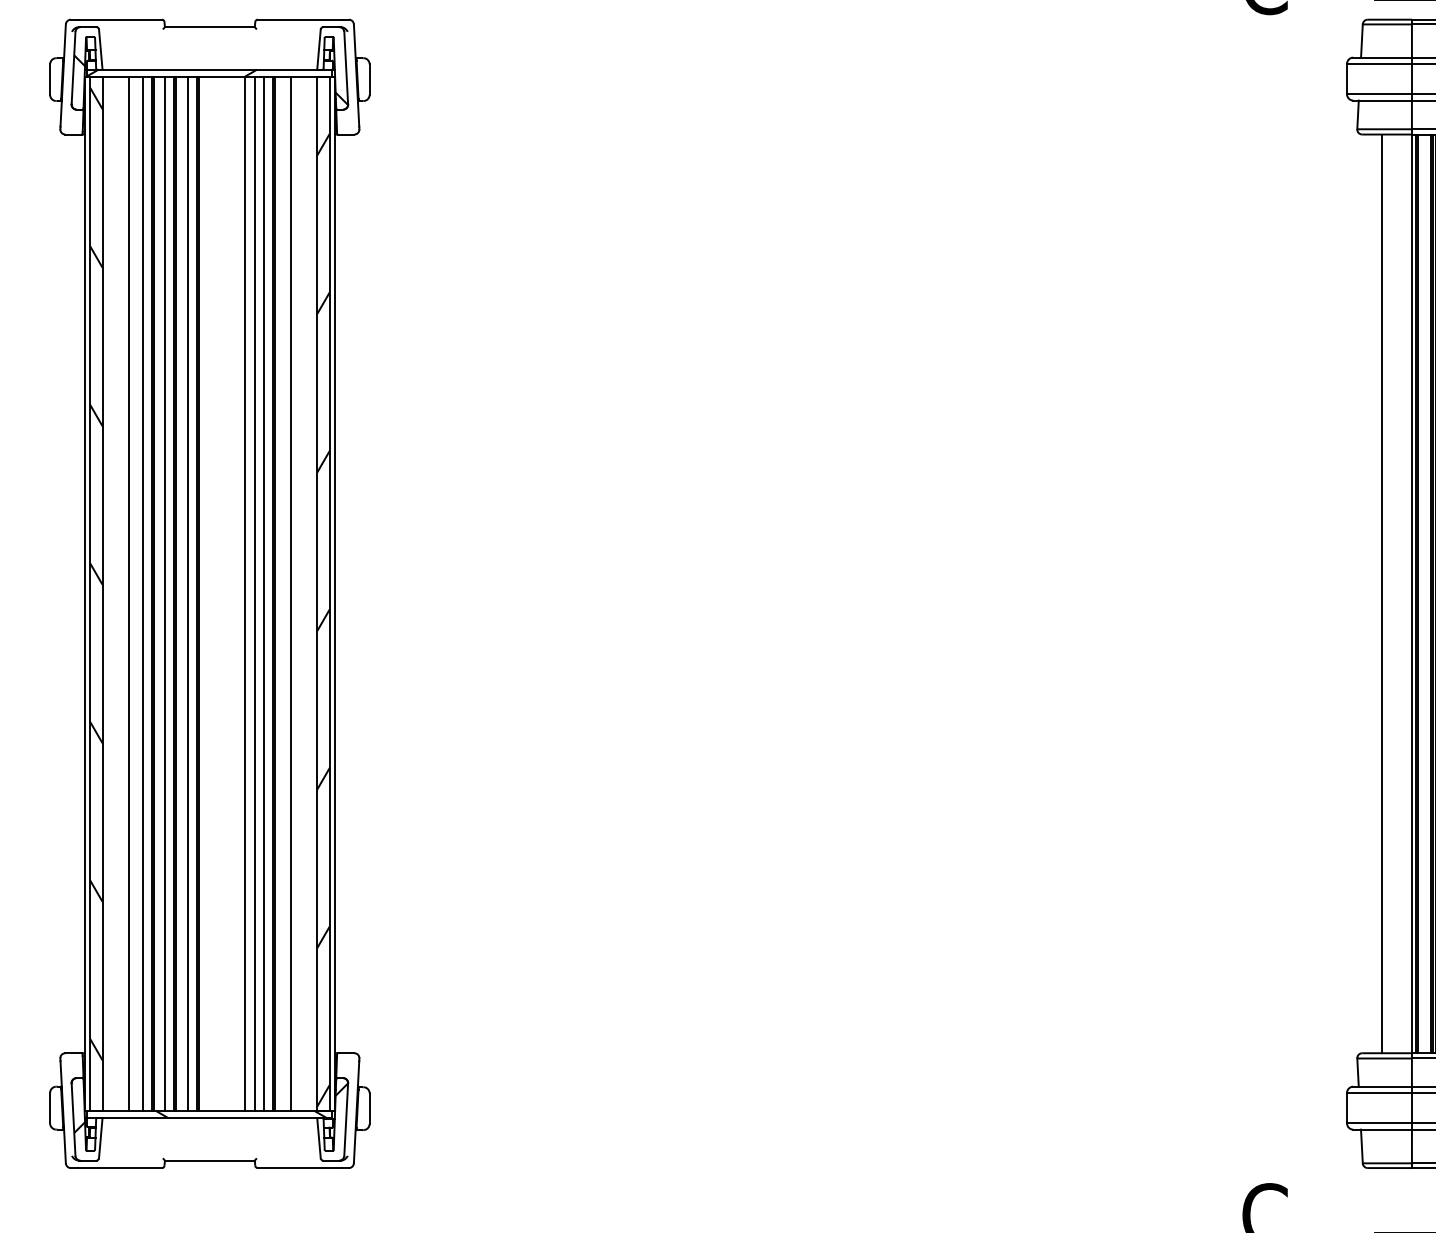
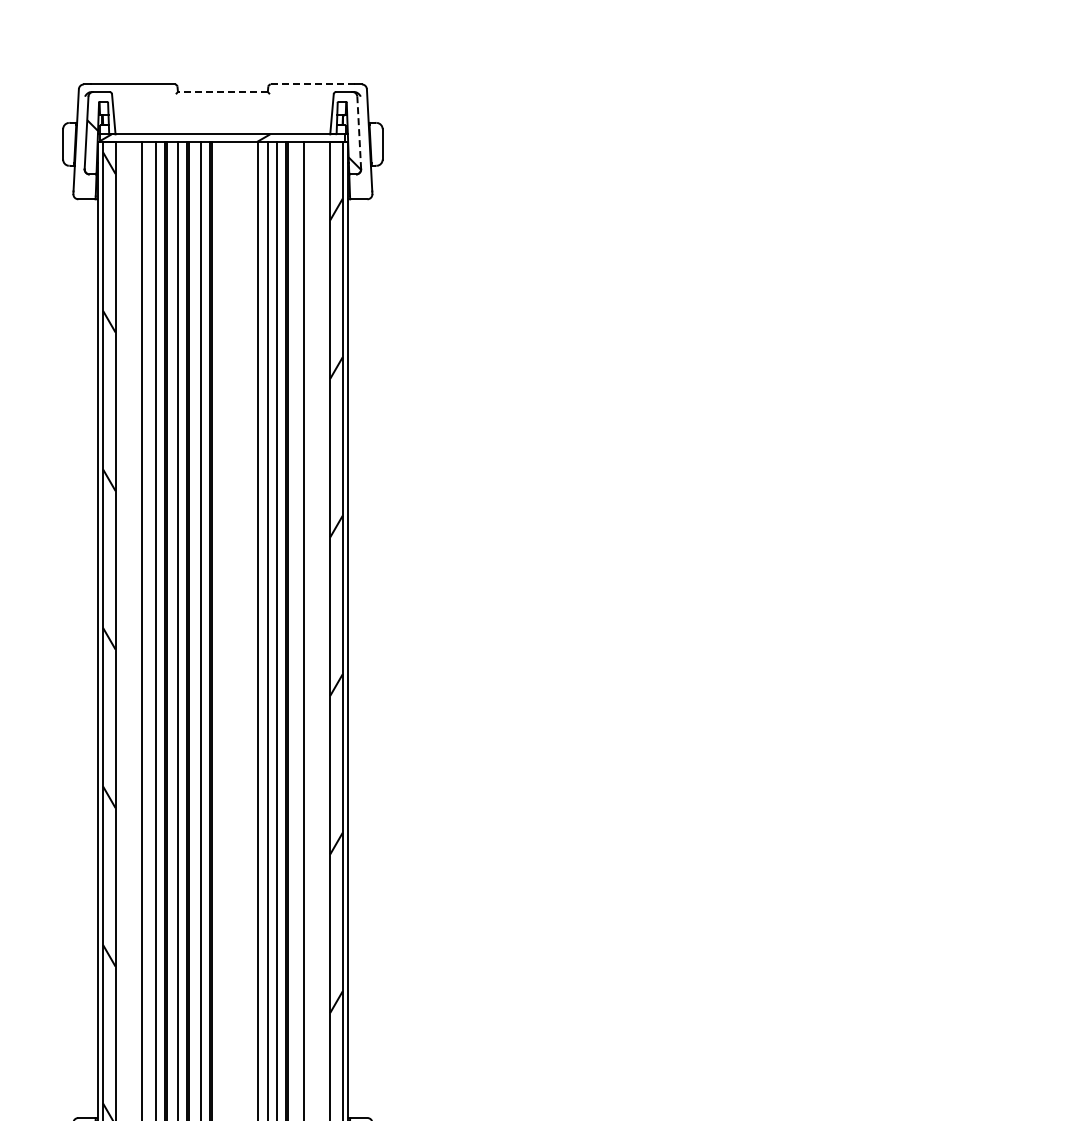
line: (299, 19) -> (312, 84), solid -> dashed
line: (209, 27) -> (222, 92), solid -> dashed
line: (346, 67) -> (359, 132), solid -> dashed

